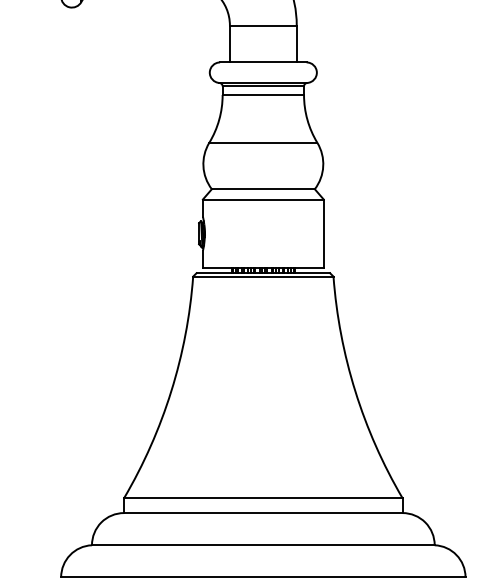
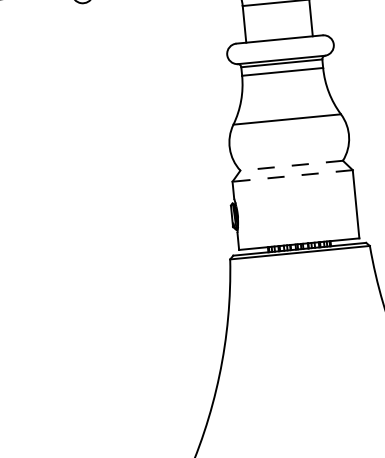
line: (262, 189) -> (290, 166), solid -> dashed
line: (262, 199) -> (291, 176), solid -> dashed

